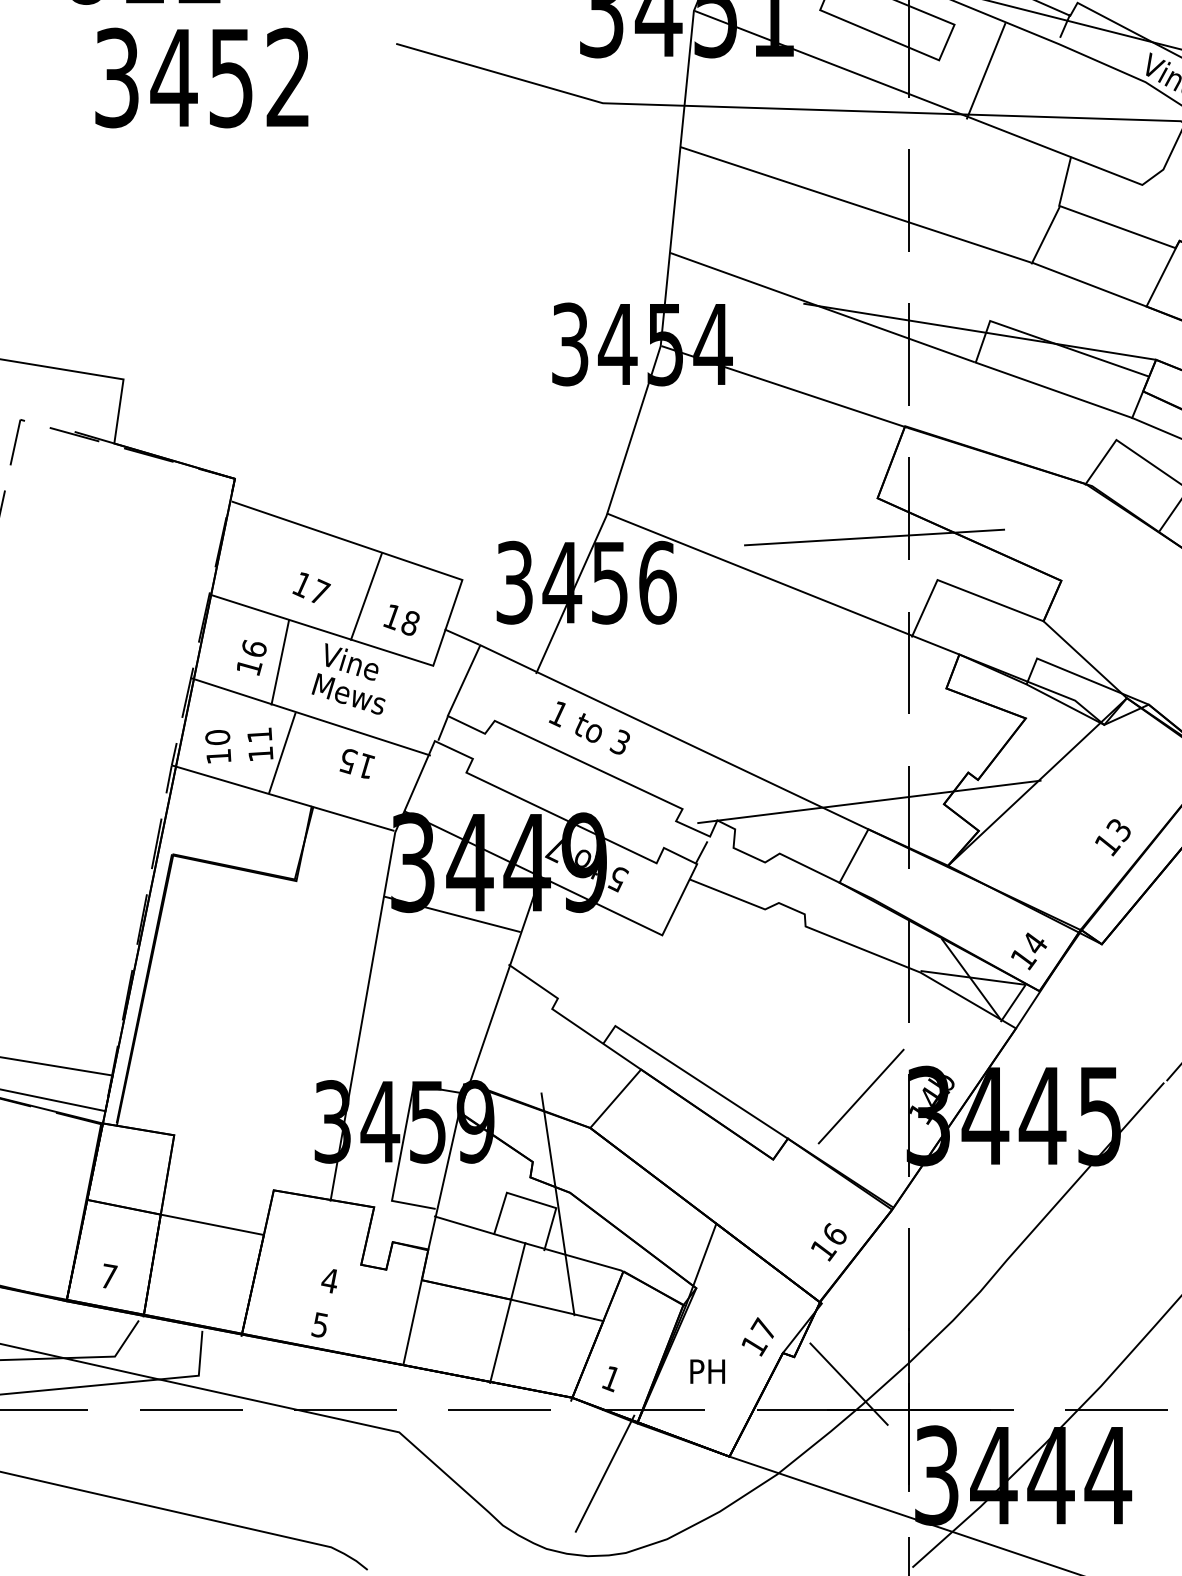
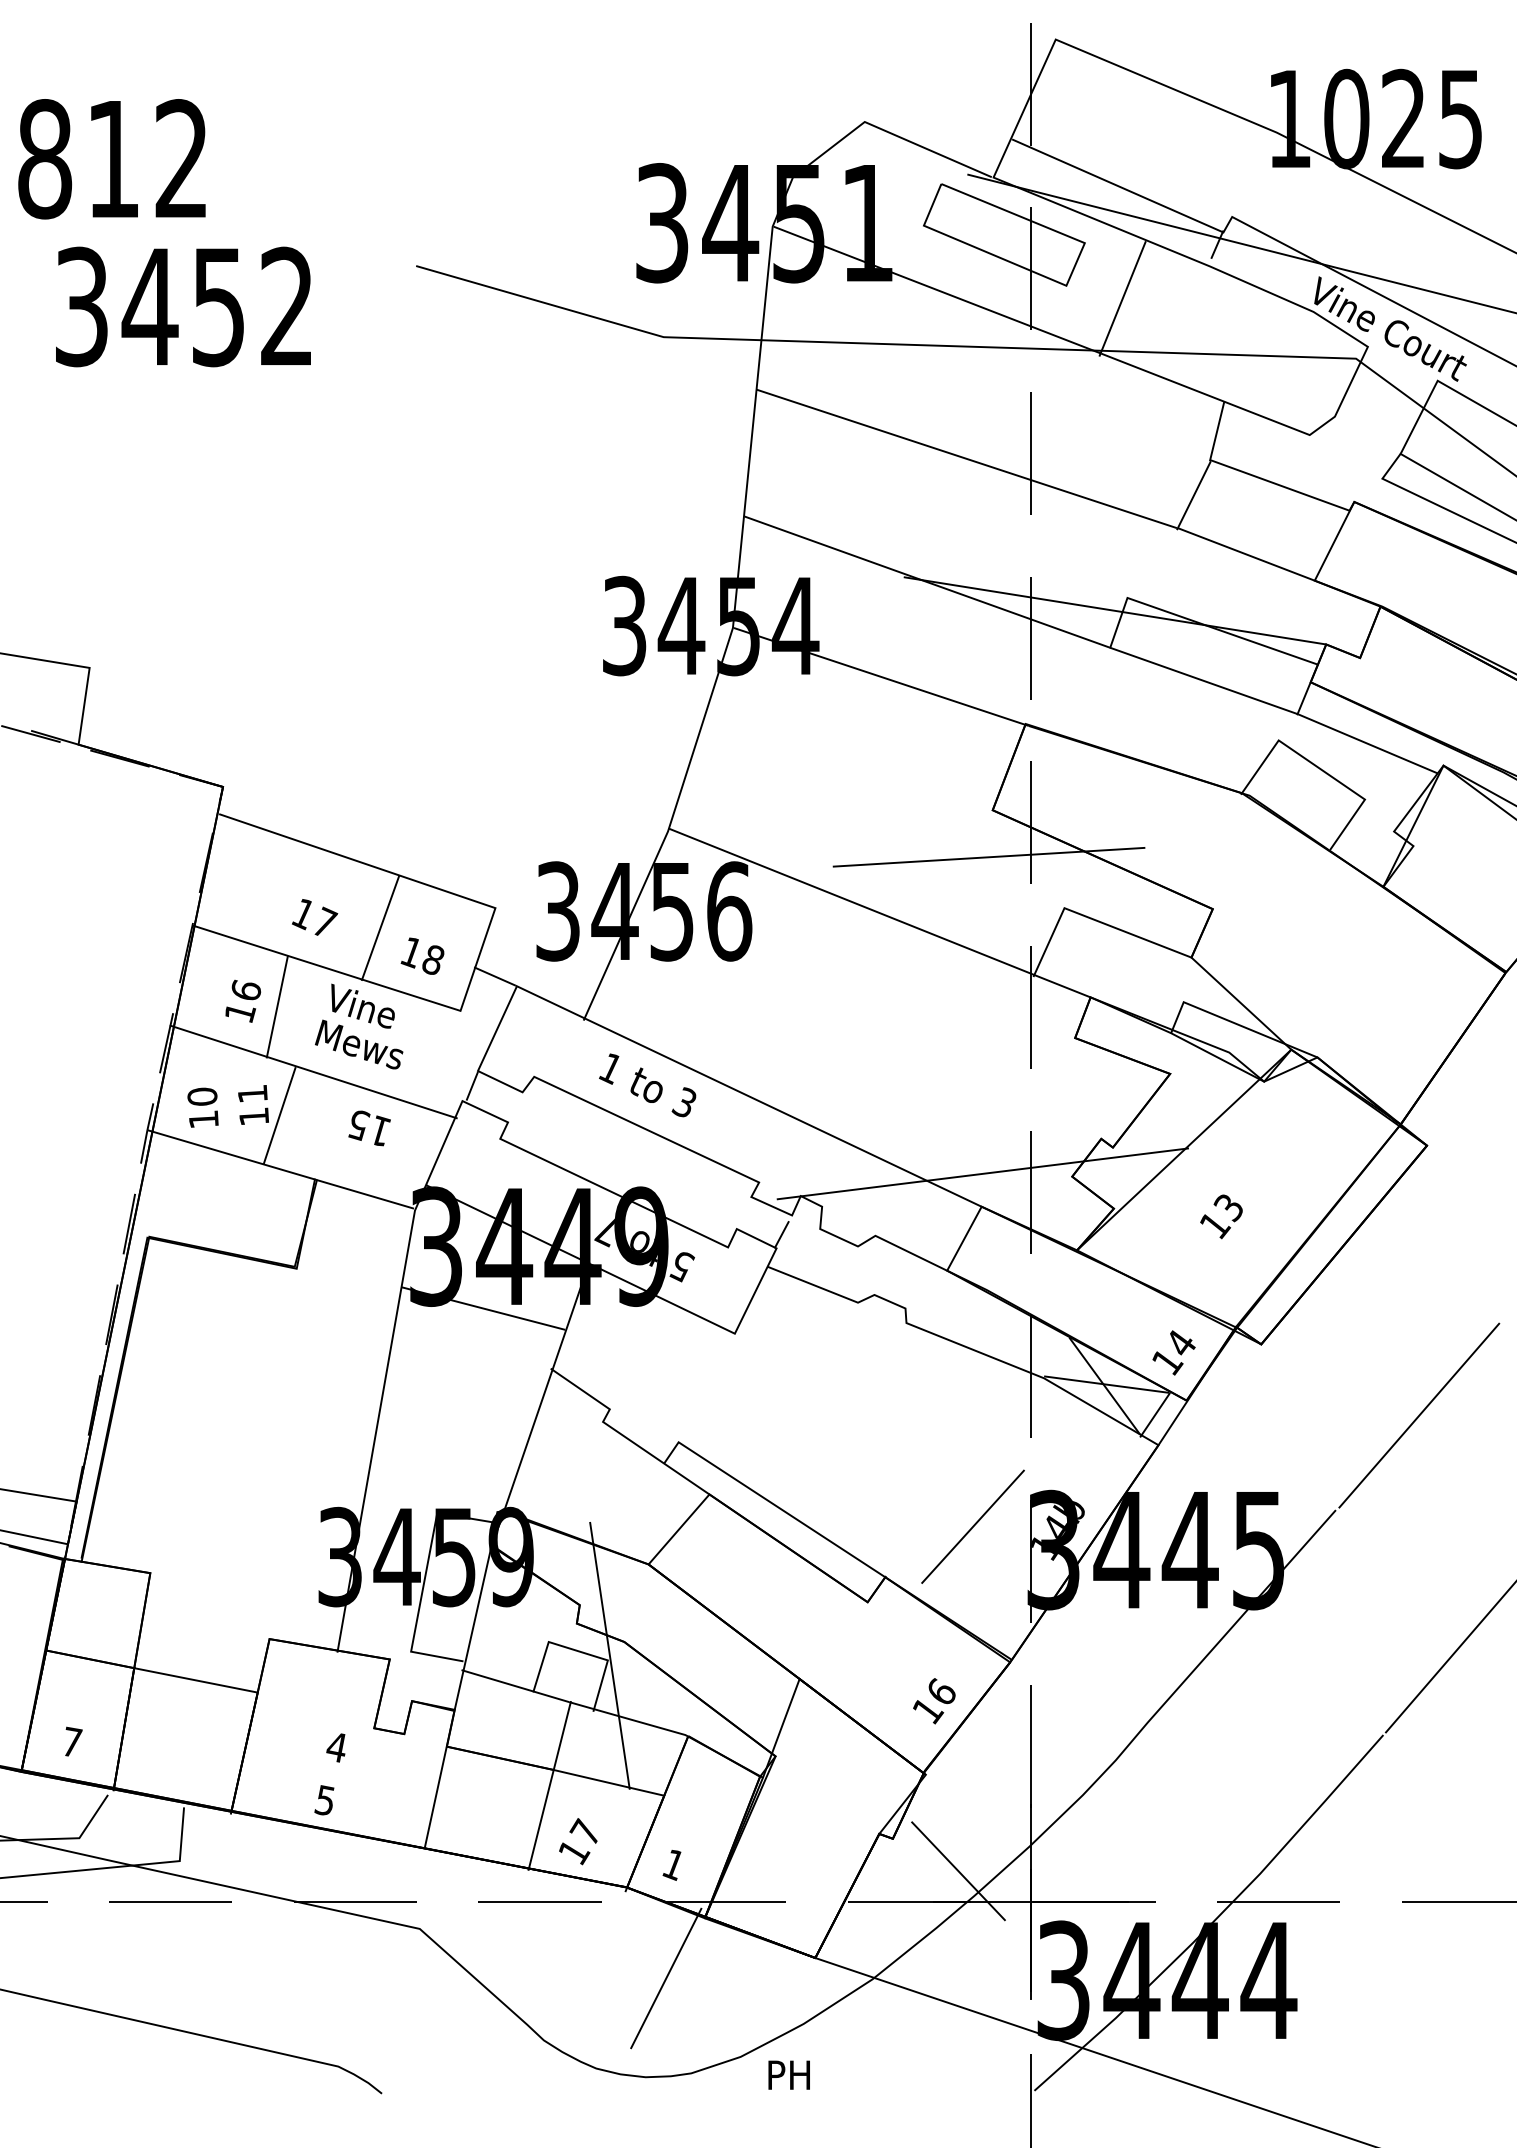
text: (1112, 837) -> (1221, 1216), moved
text: (758, 1336) -> (578, 1841), moved
text: (707, 1371) -> (788, 2074), moved

